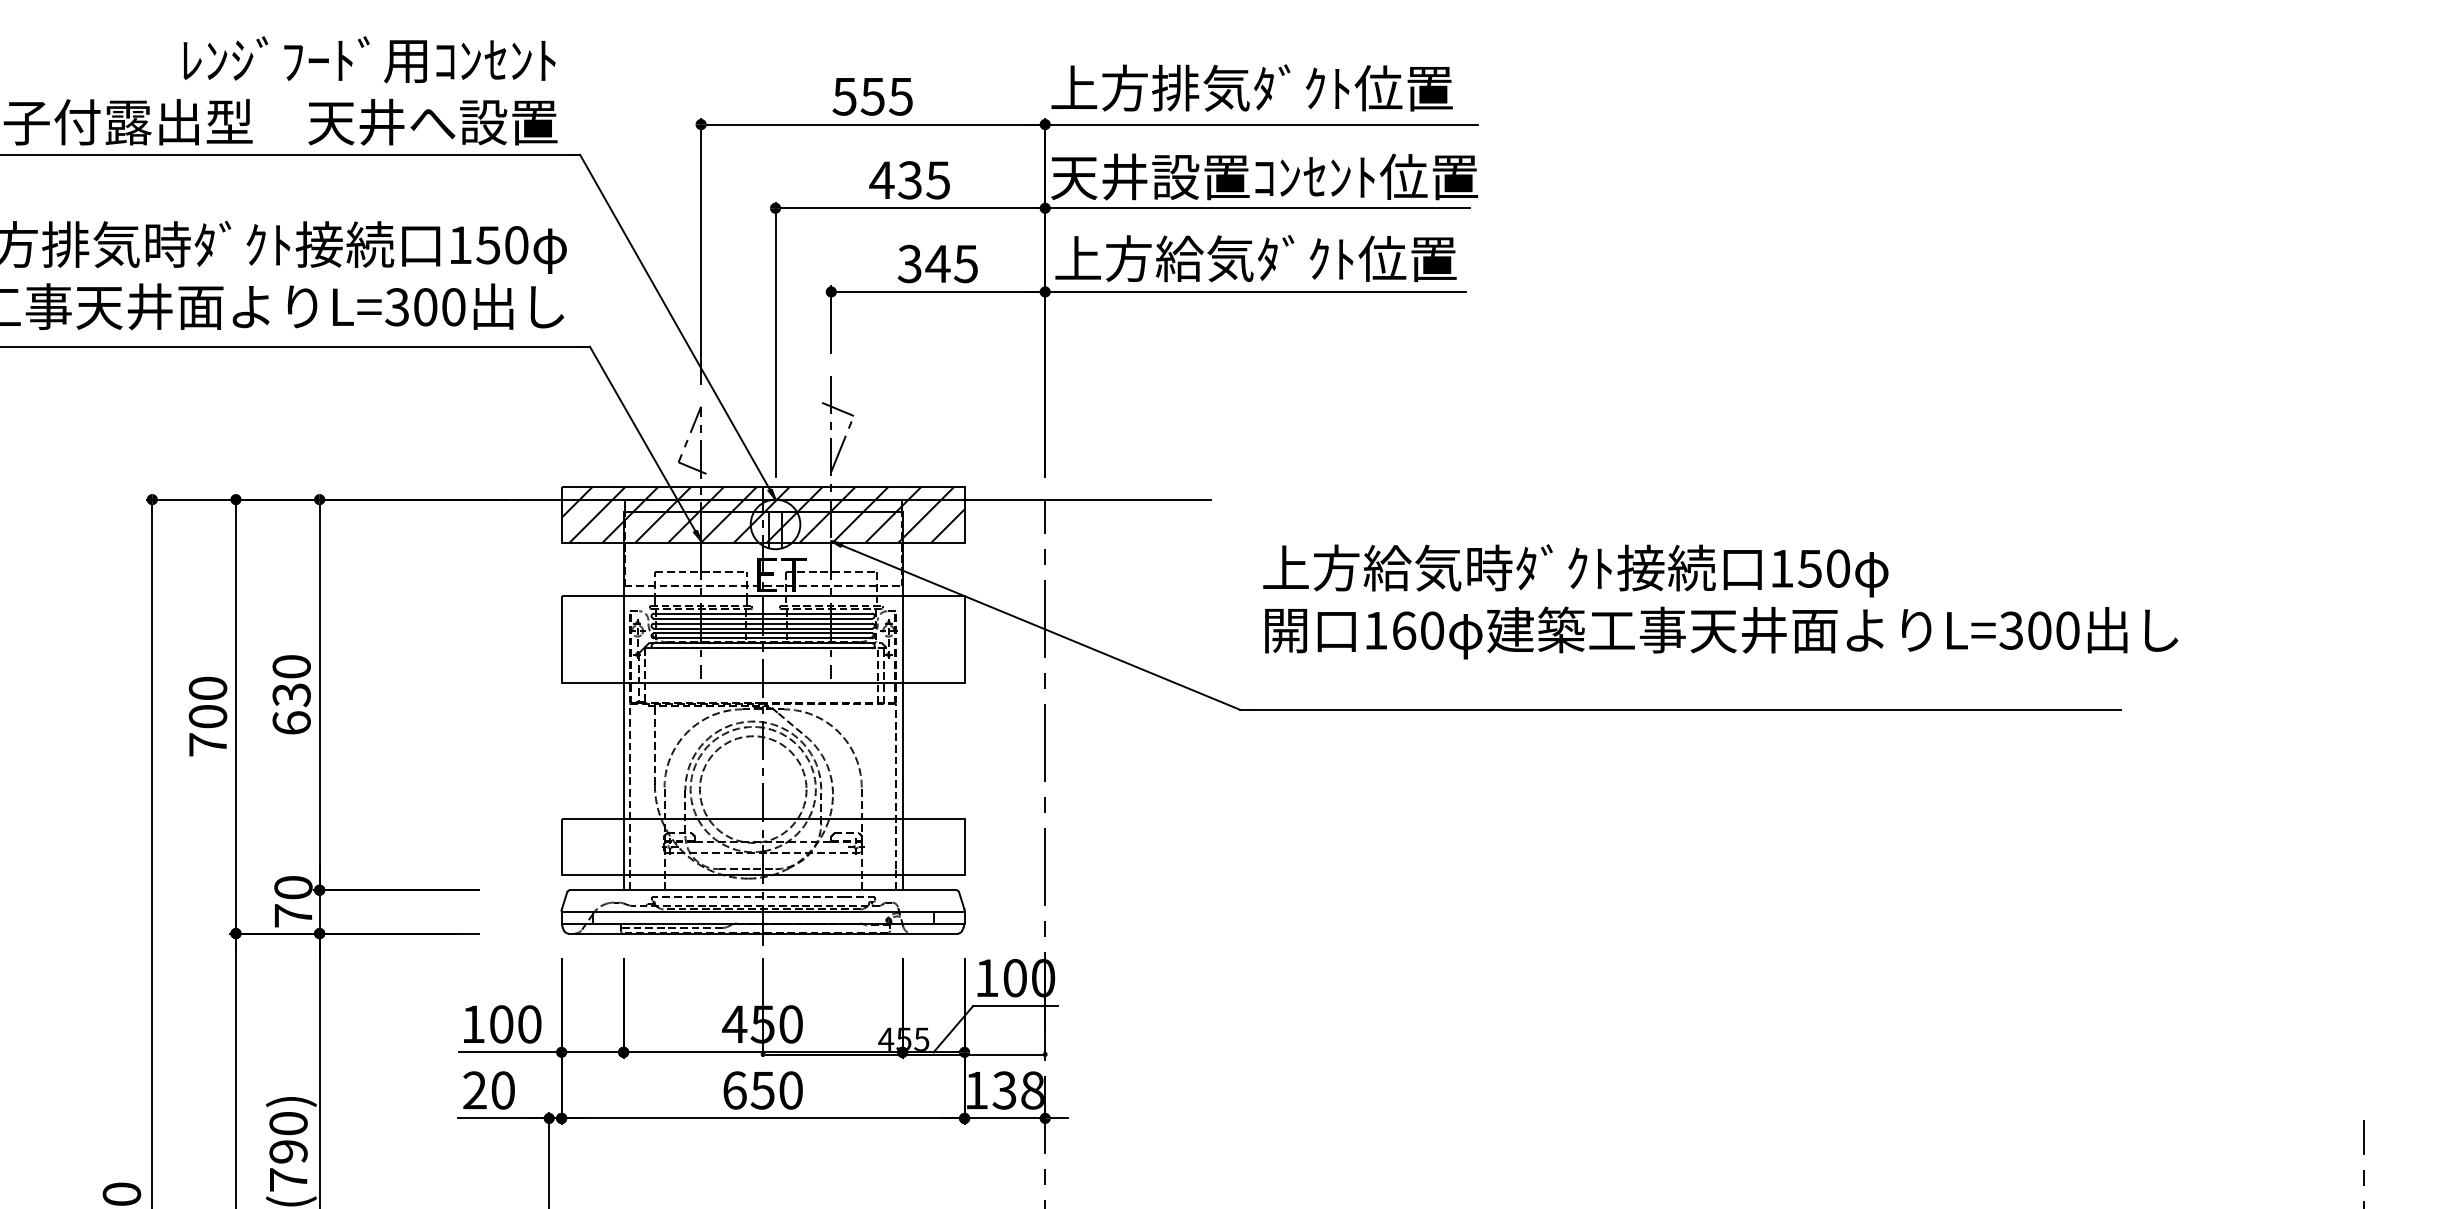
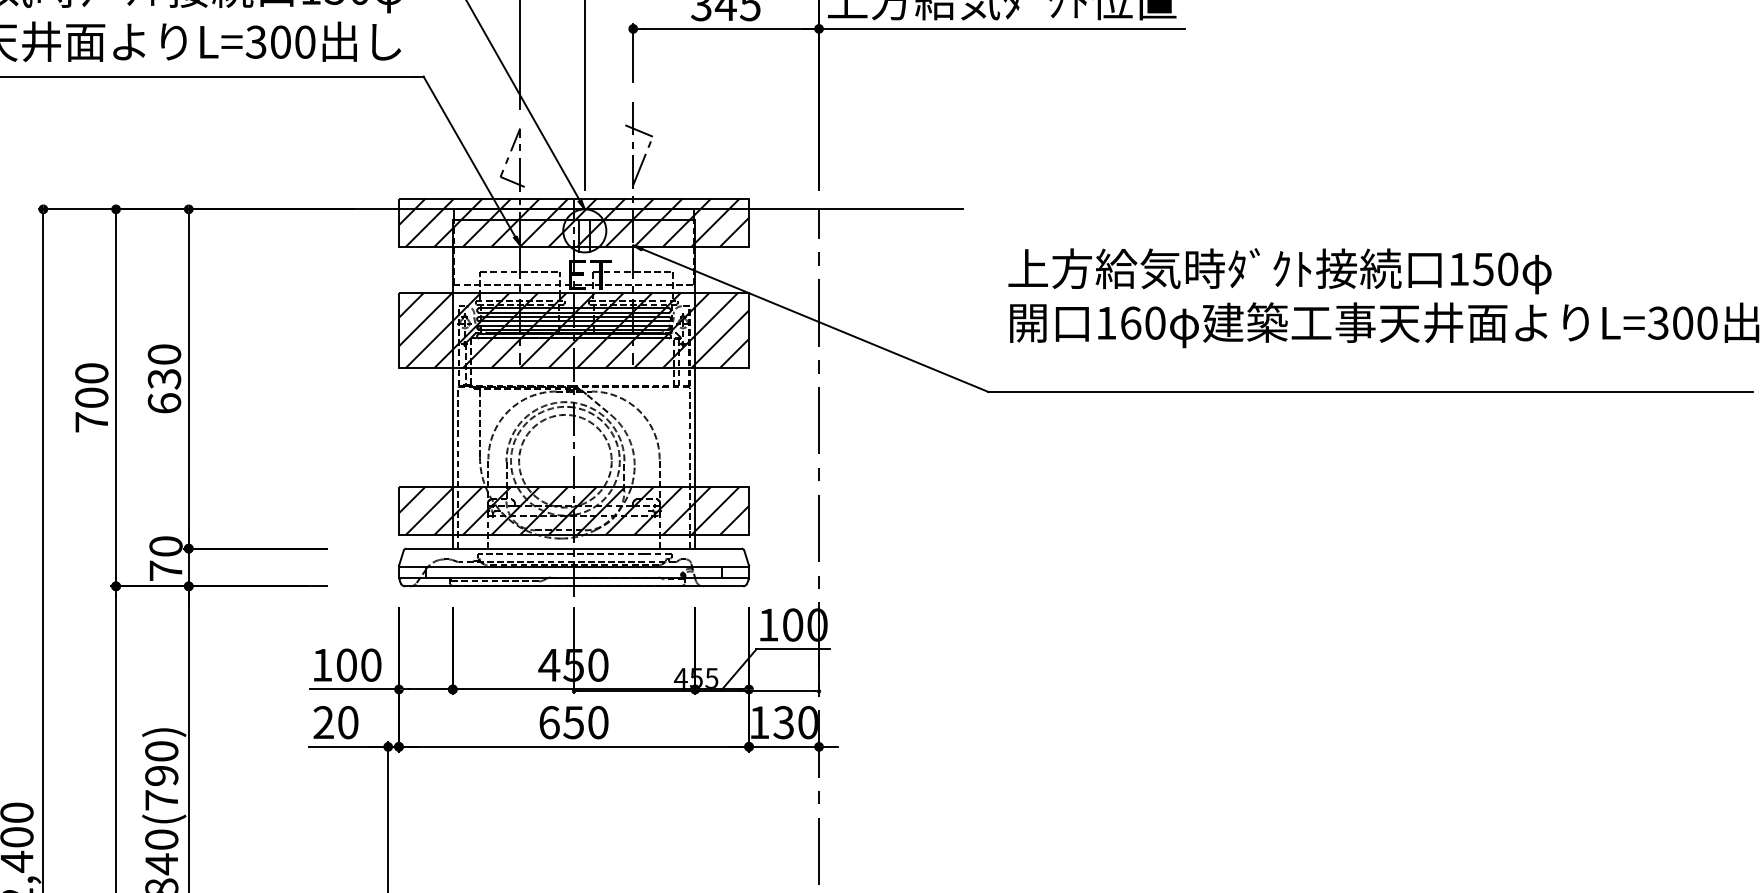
hatch: (762, 638) -> (573, 329), added
hatch: (762, 846) -> (573, 510), added
text: (1032, 1090) -> (808, 722), 138 -> 130

